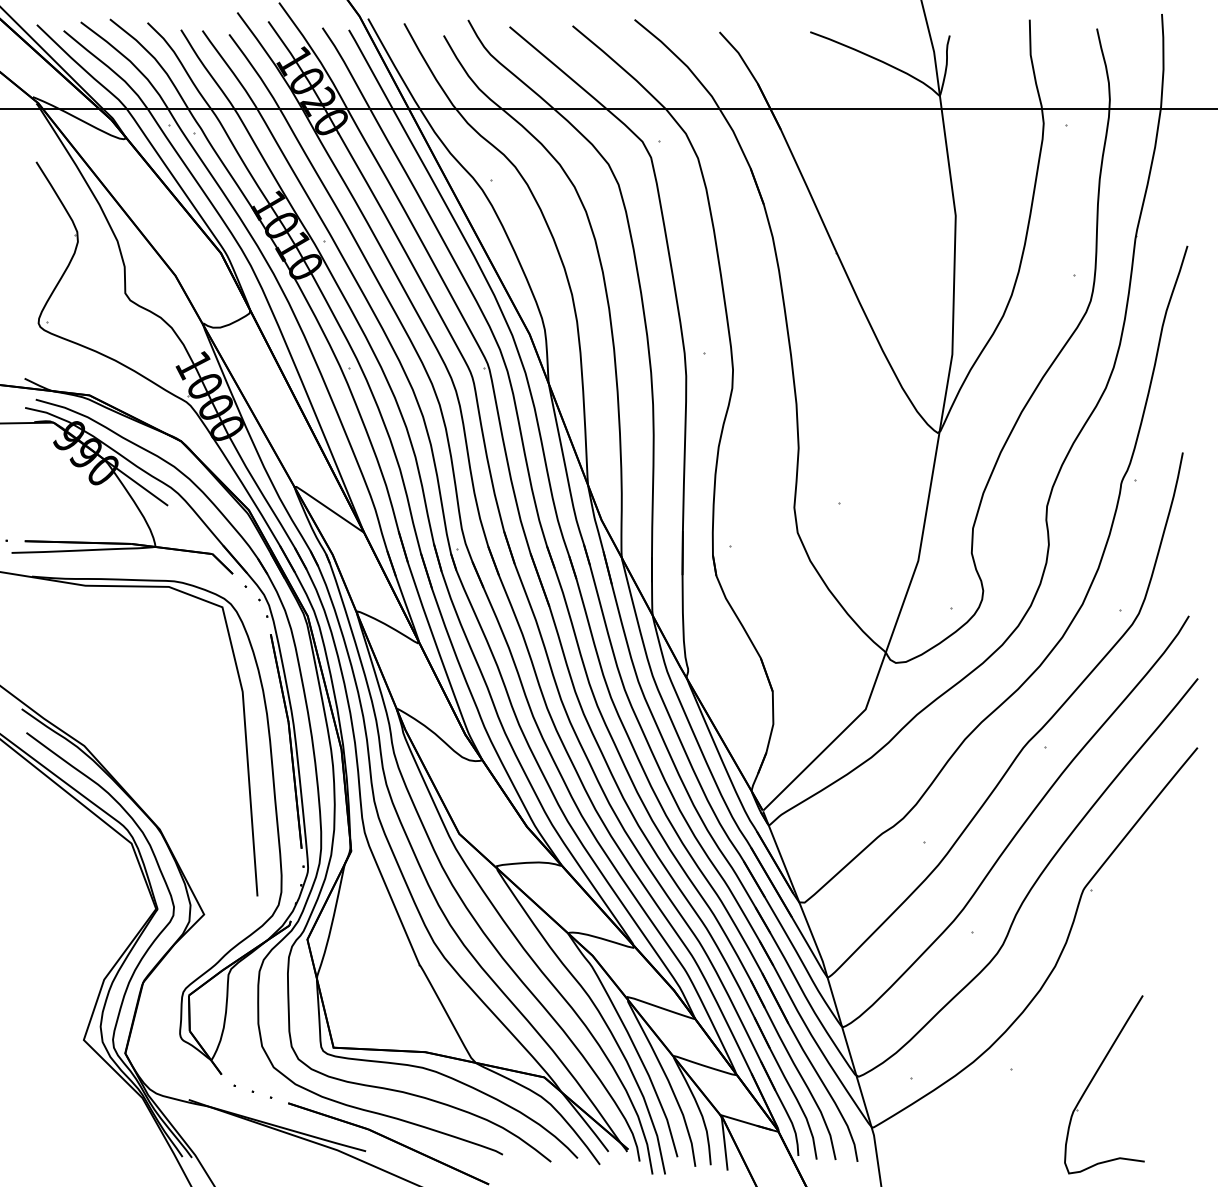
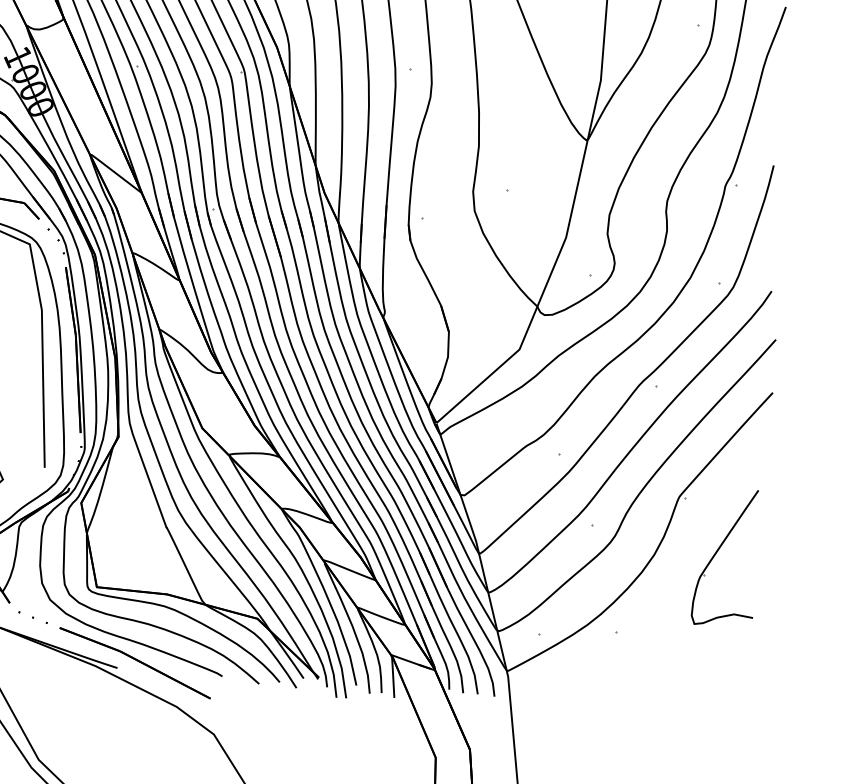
part: (1095, 1076) -> (718, 550), moved

